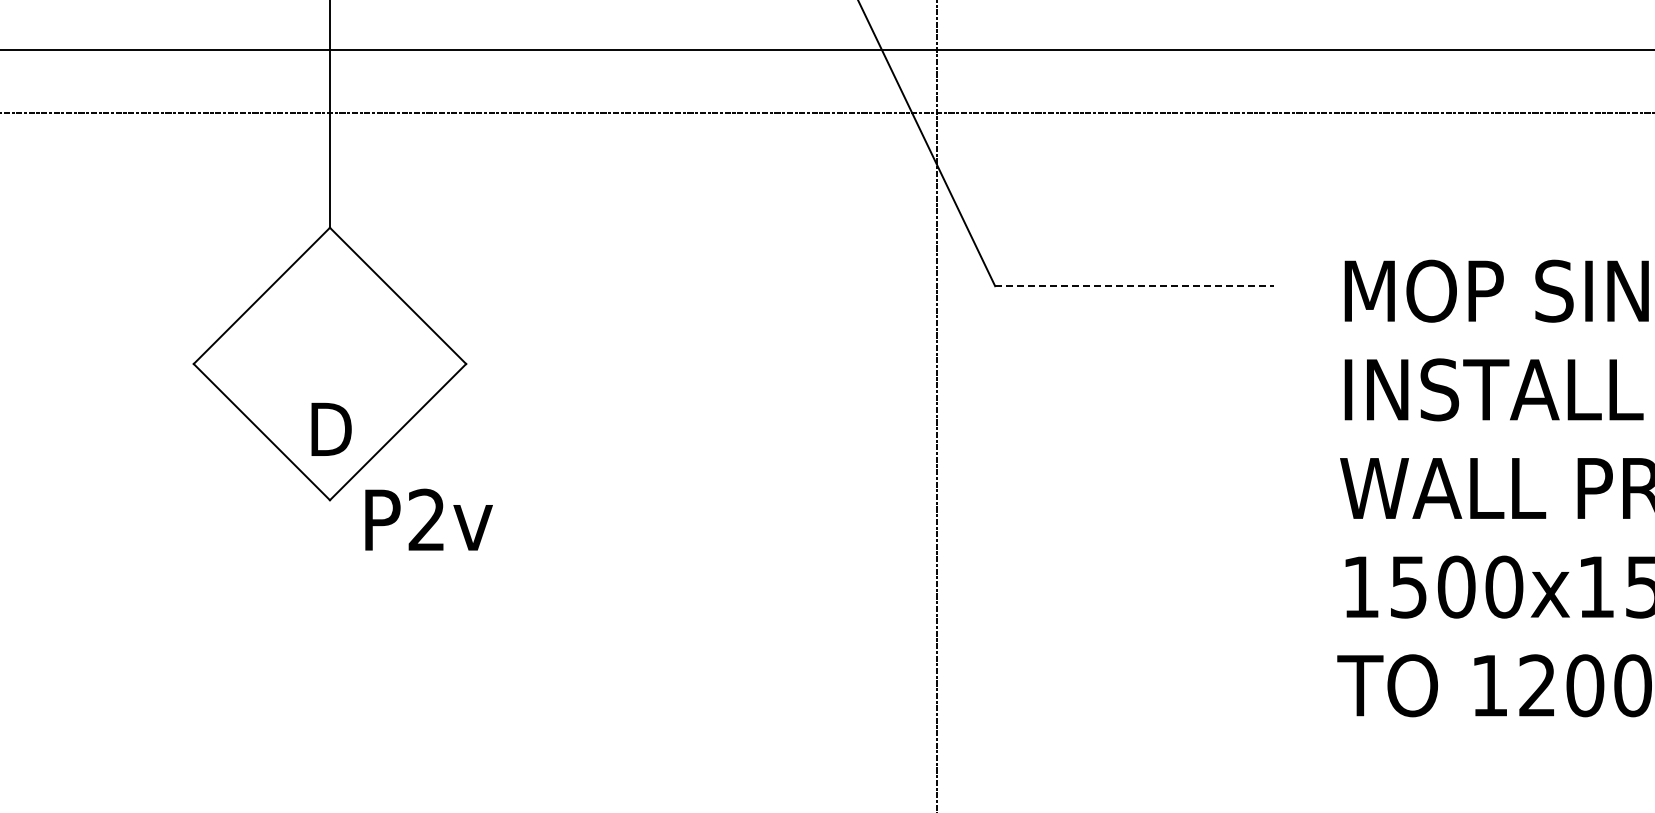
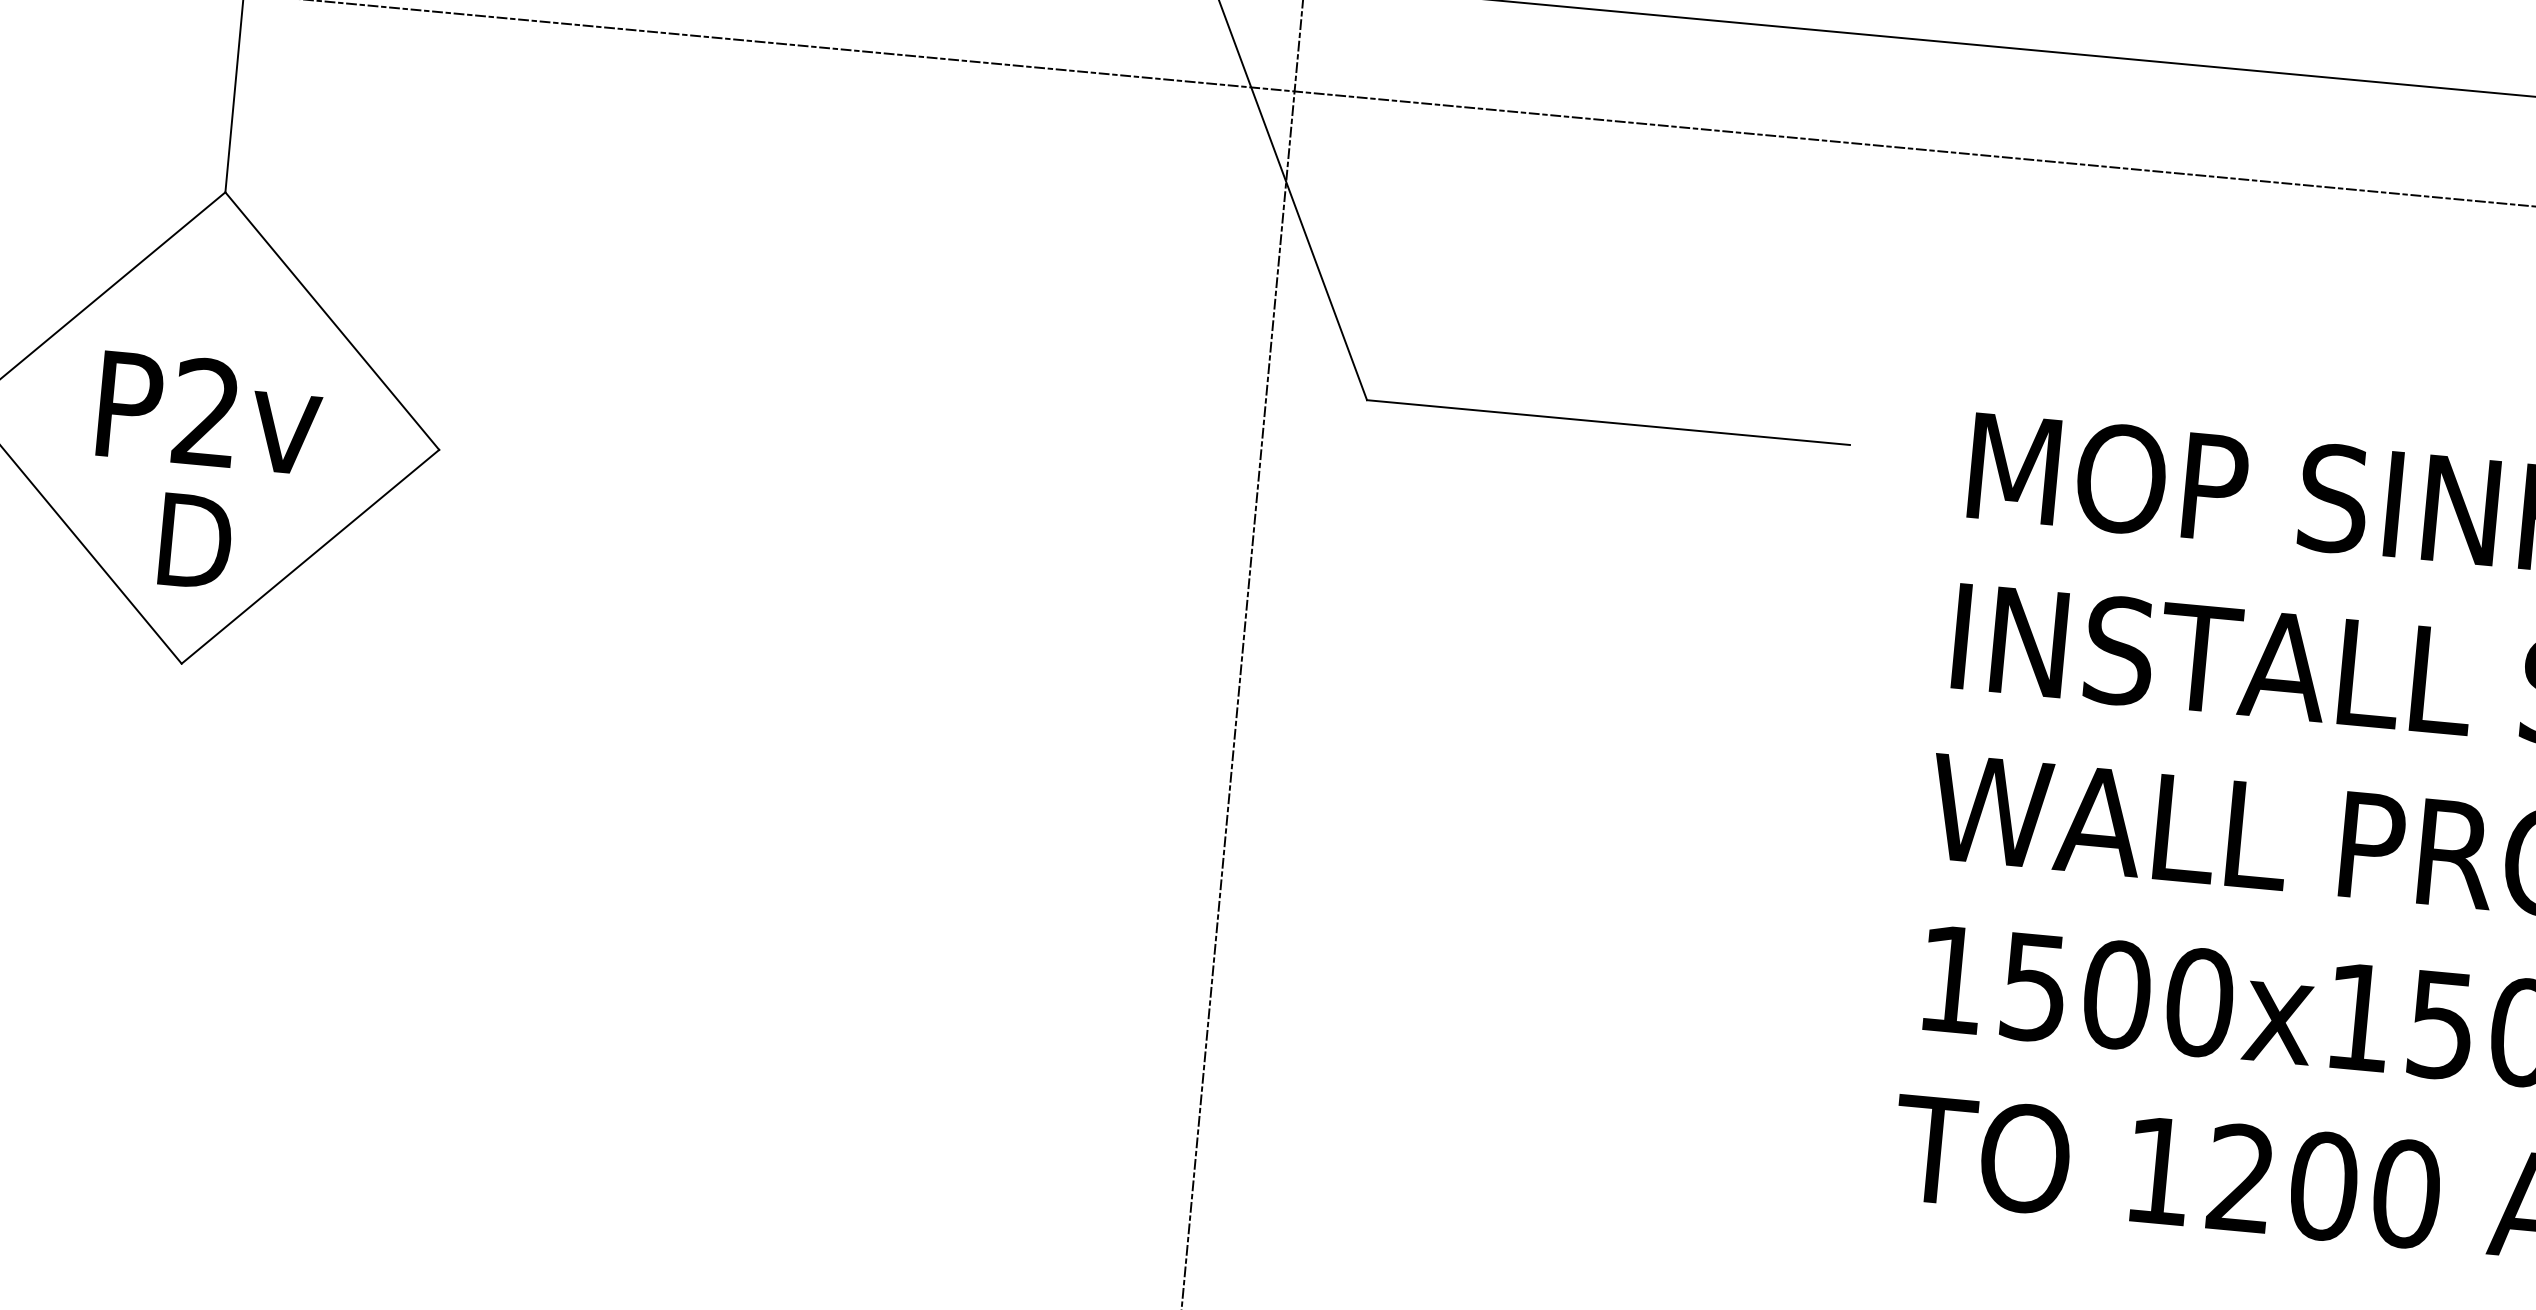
line: (1134, 286) -> (1608, 423), dashed -> solid
text: (428, 519) -> (209, 411), moved

